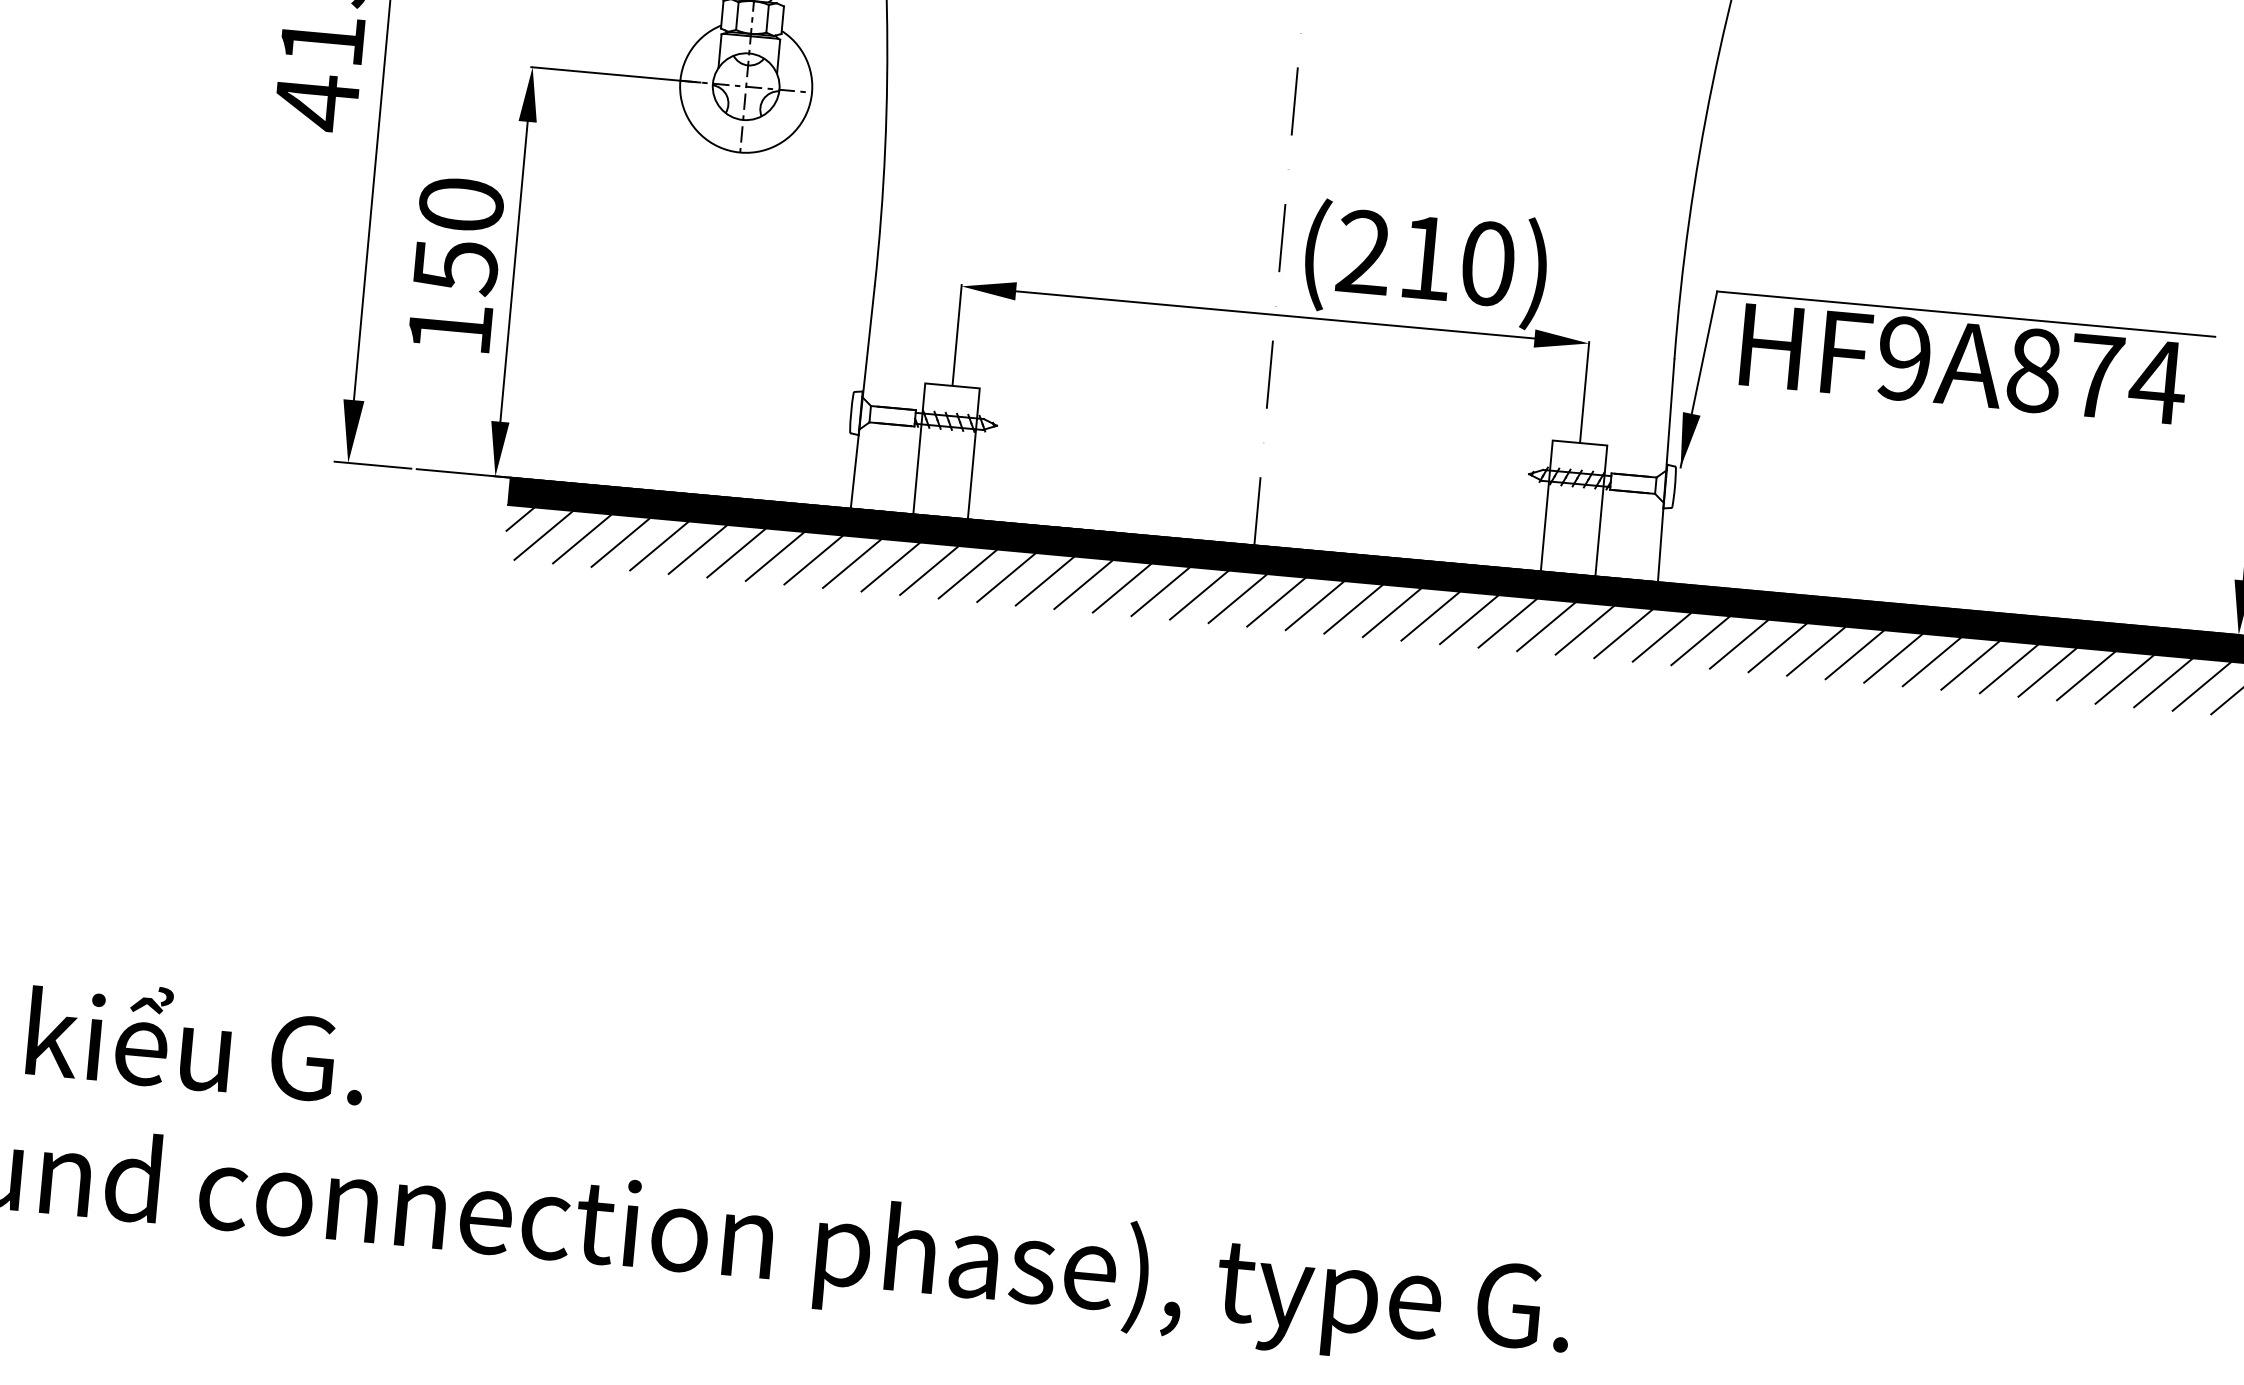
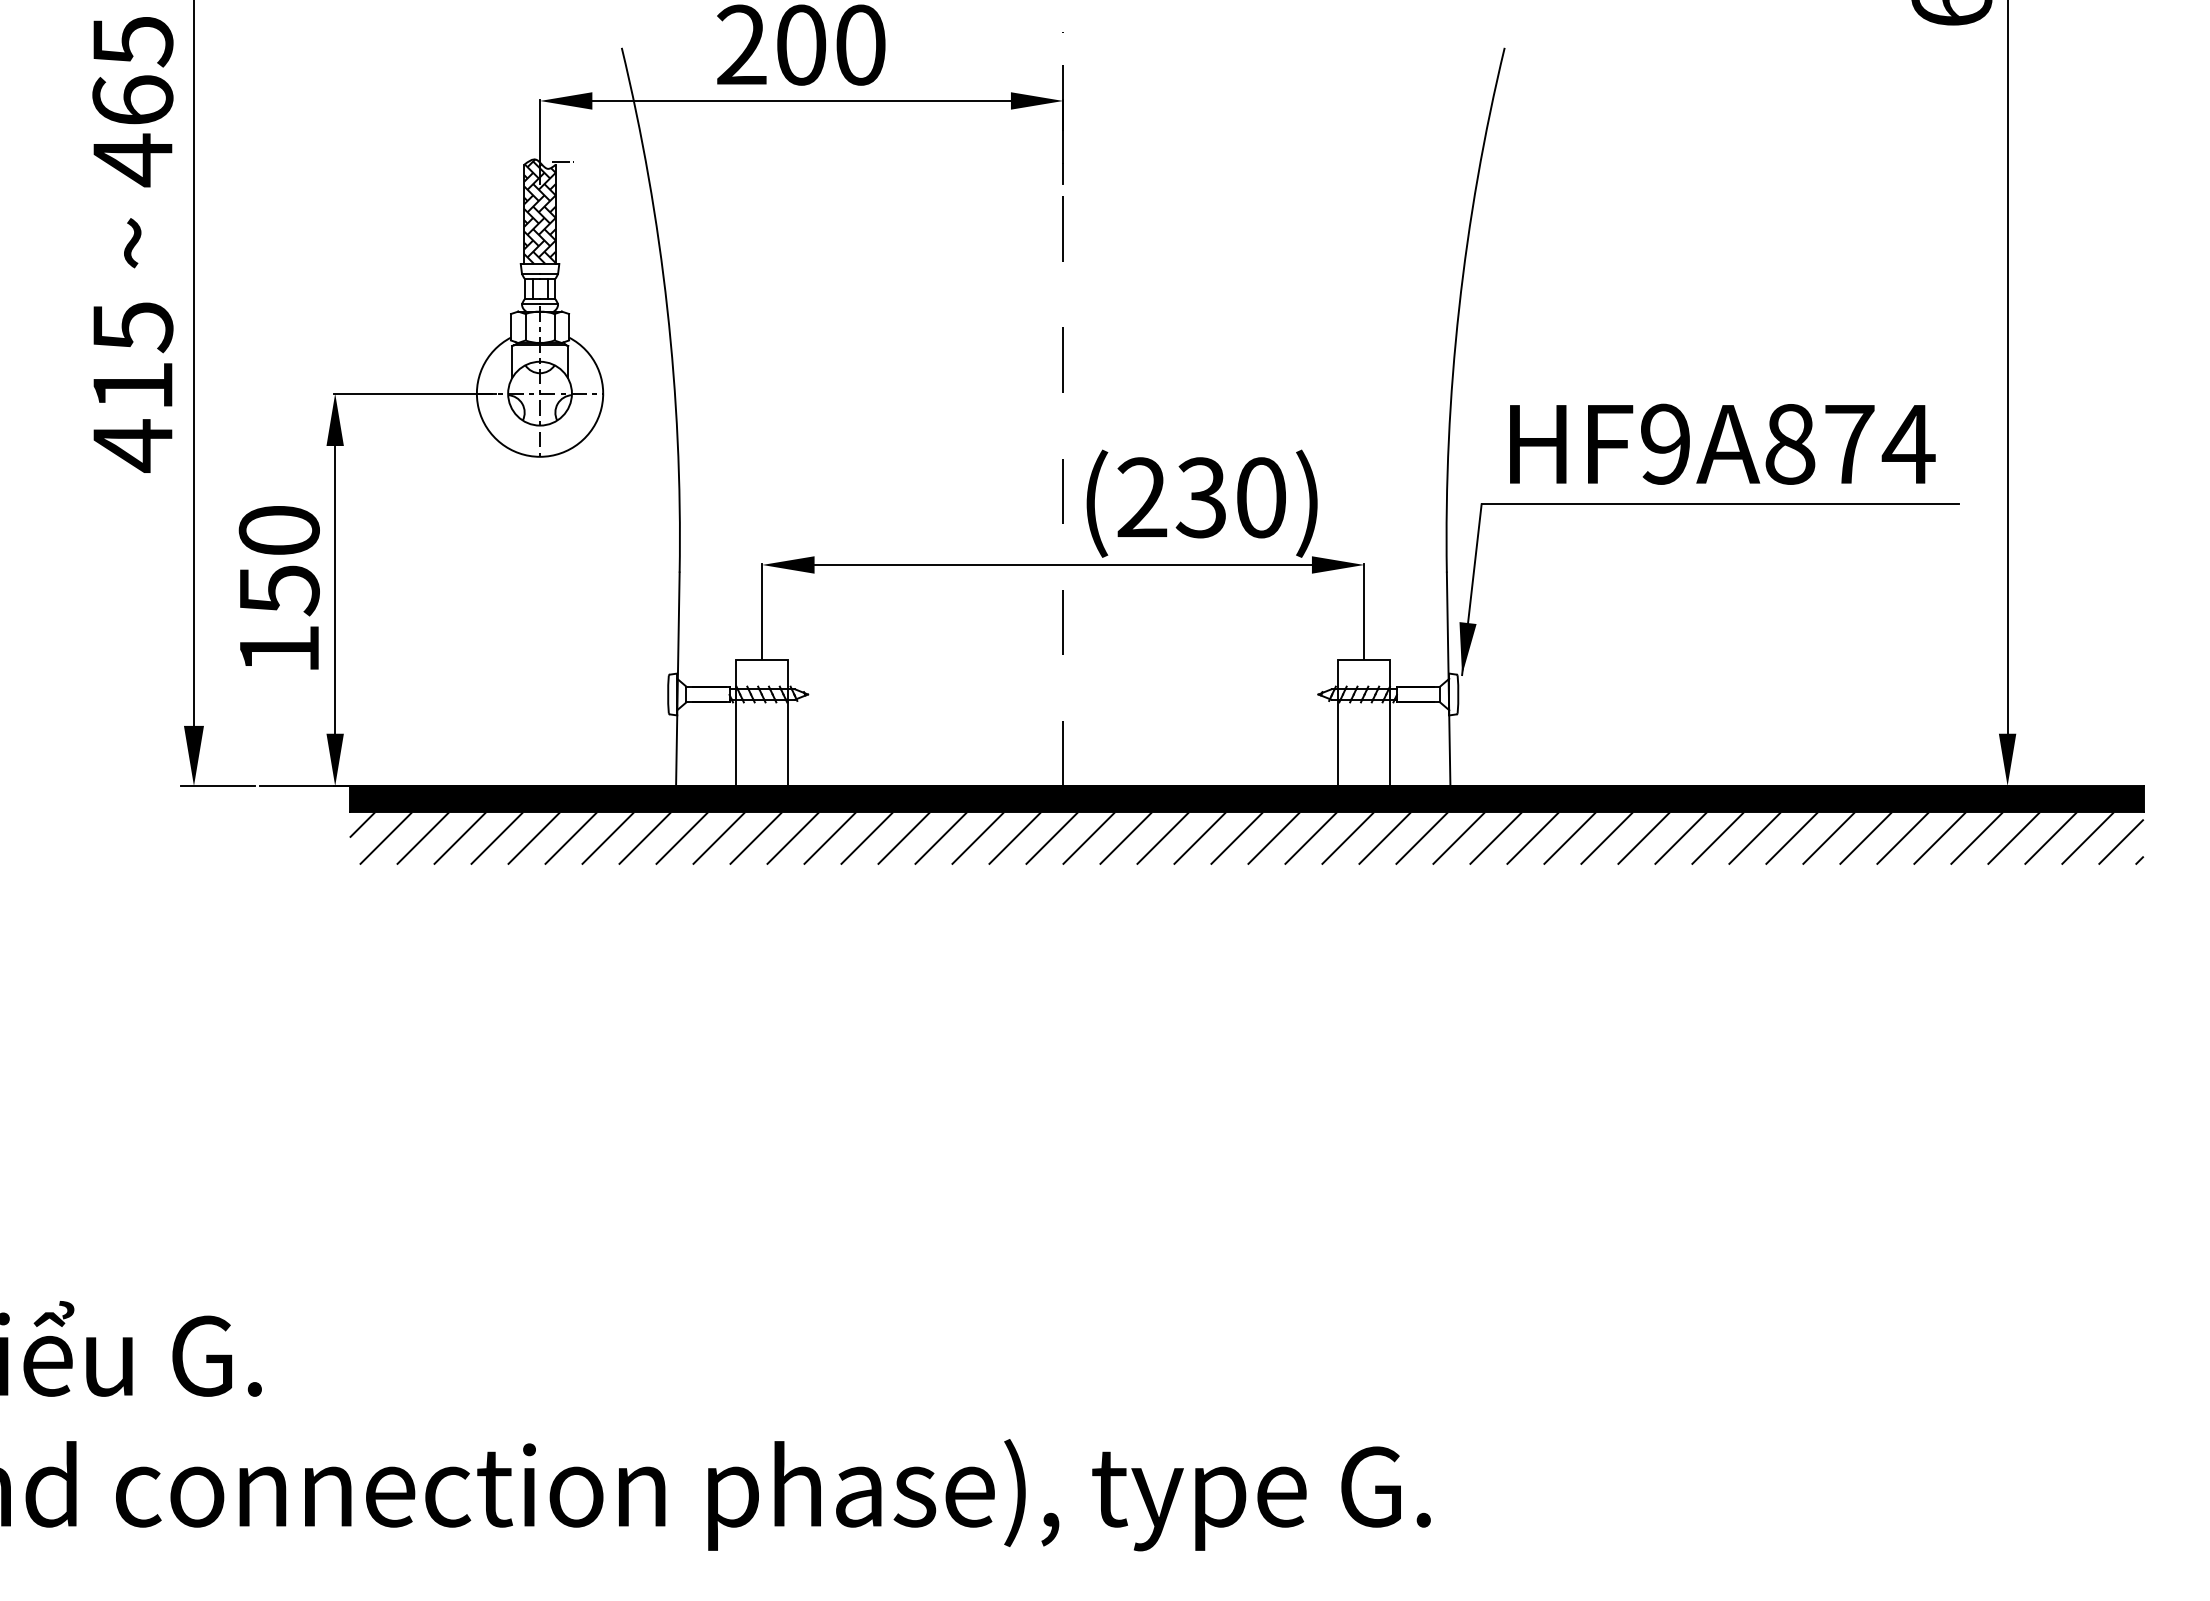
text: (1424, 257) -> (1200, 497), (210) -> (230)
text: (1963, 363) -> (1722, 443), moved

